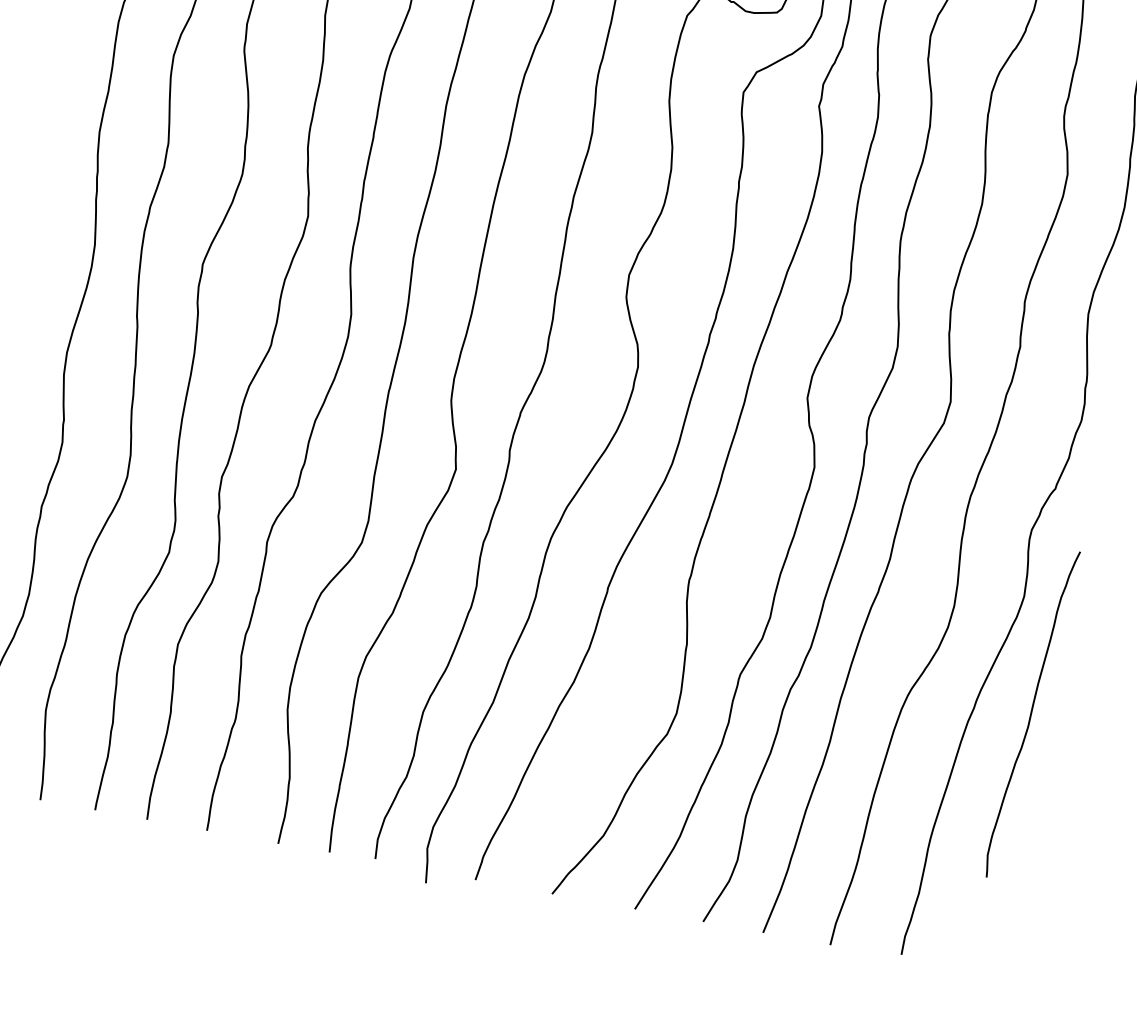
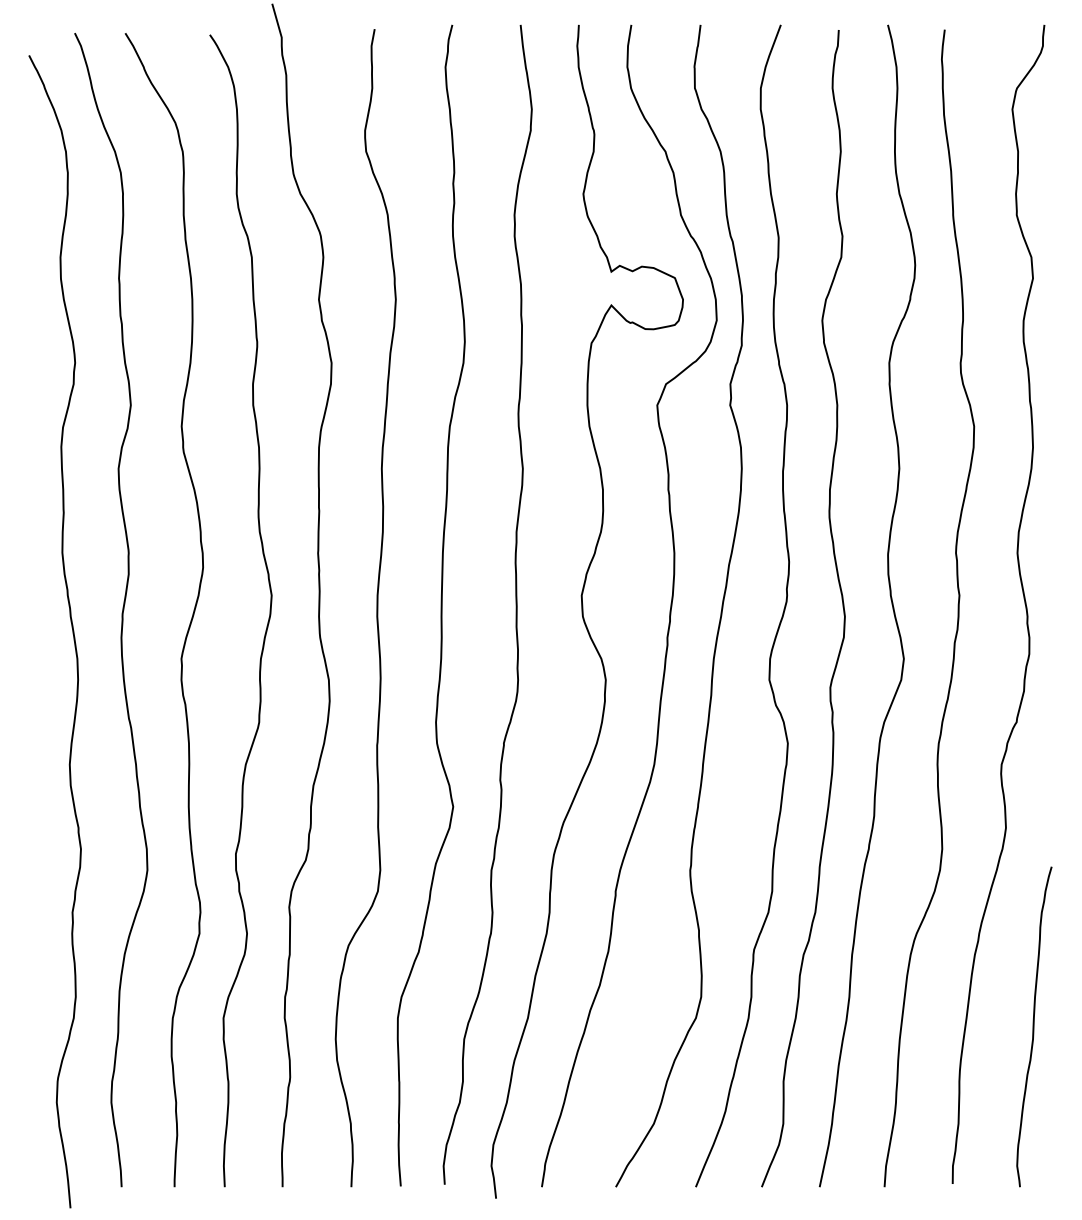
curve: (1032, 713) -> (1034, 1026), moved

